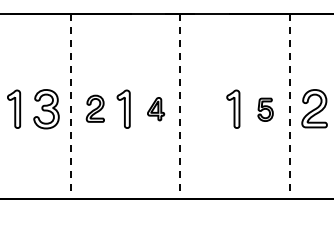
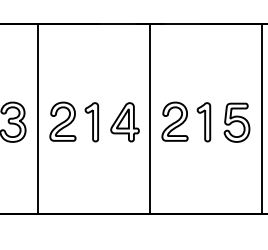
line: (70, 106) -> (37, 119), dashed -> solid
line: (180, 106) -> (149, 119), dashed -> solid
line: (290, 106) -> (262, 119), dashed -> solid
part: (95, 108) -> (63, 121), size x1.43
part: (155, 108) -> (124, 121), size x1.67
part: (204, 108) -> (174, 121), added
part: (265, 109) -> (236, 122), size x1.67

